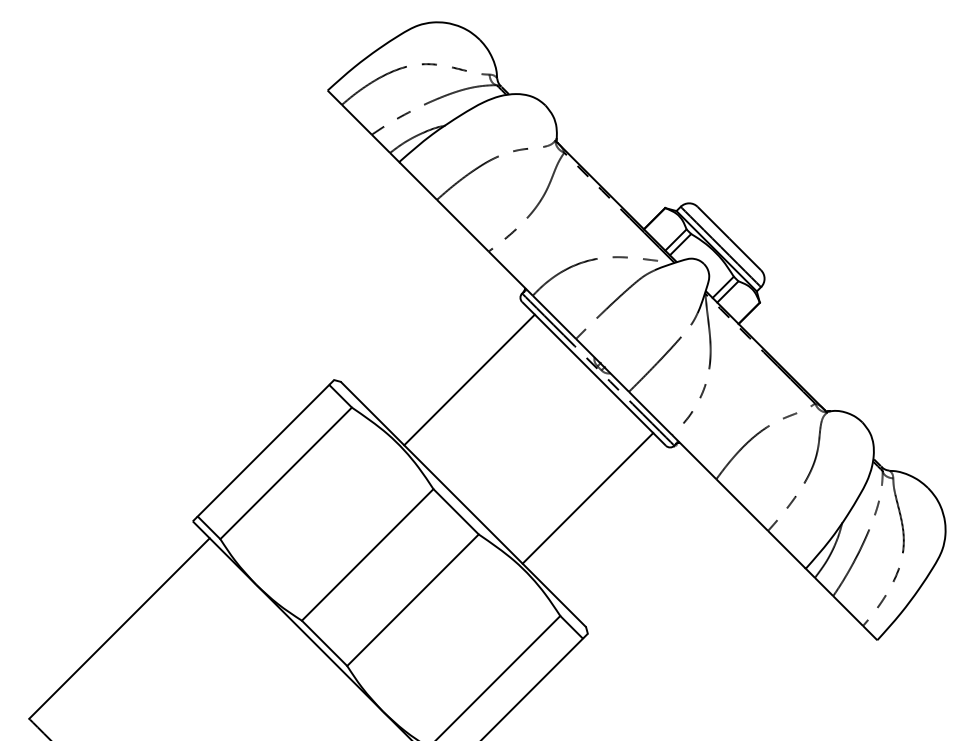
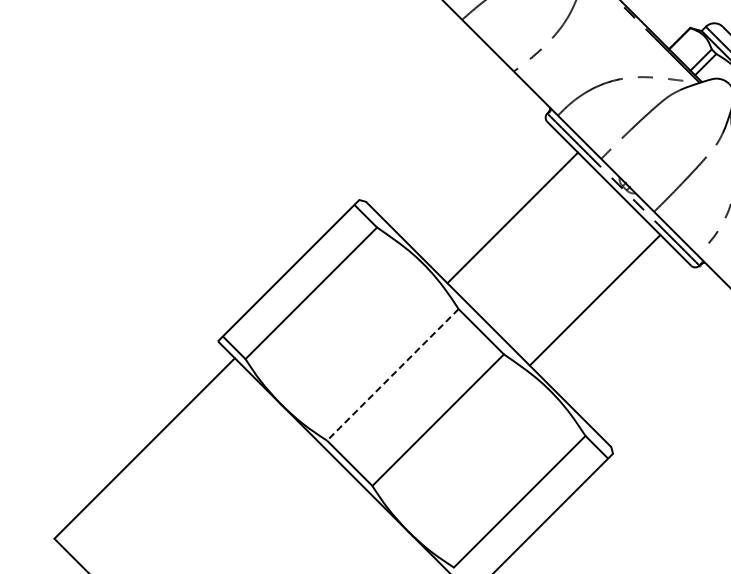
line: (469, 379) -> (512, 217), moved
line: (587, 498) -> (594, 300), moved
line: (367, 555) -> (392, 375), solid -> dashed

